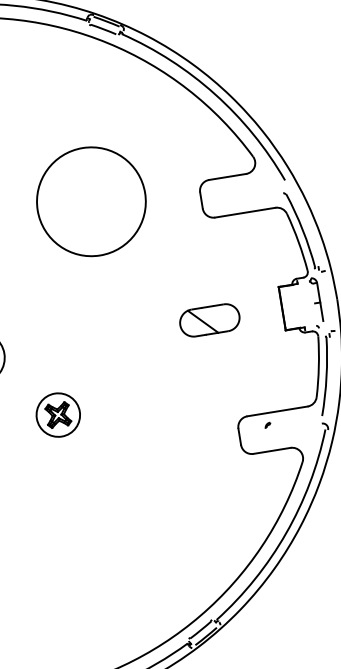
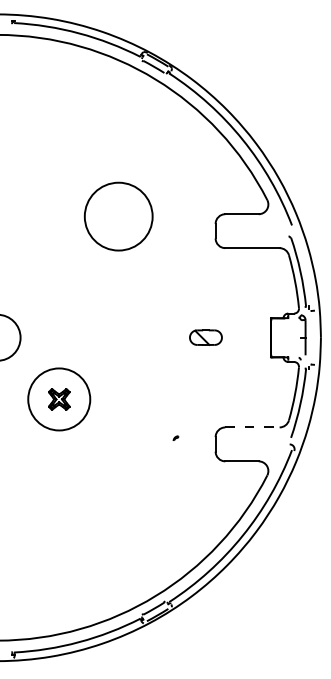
circle: (91, 201) -> (118, 216), size x0.7
part: (209, 320) -> (205, 337), size x0.6
line: (277, 411) -> (252, 427), solid -> dashed
circle: (57, 415) -> (58, 399), size x1.6
part: (267, 424) -> (175, 437), moved

